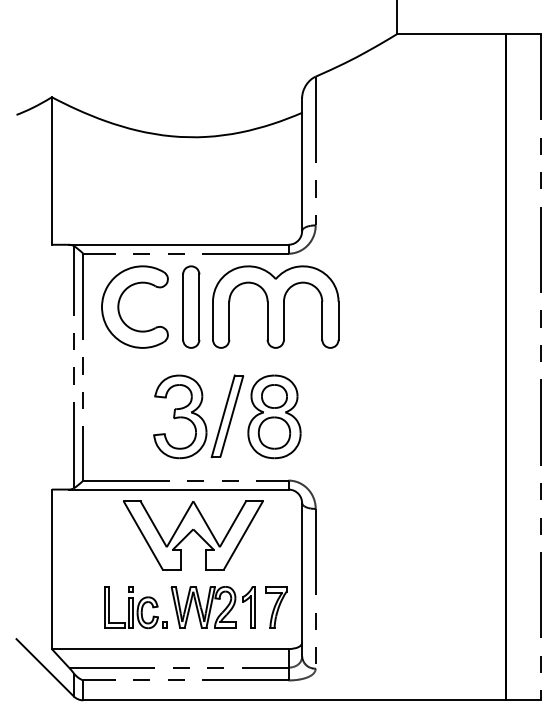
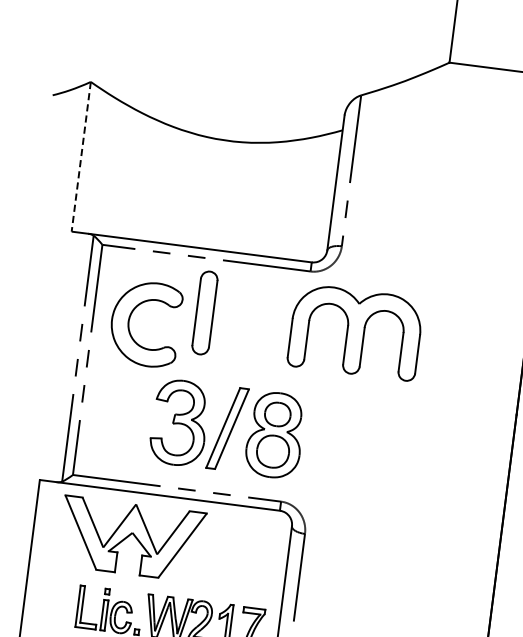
line: (51, 171) -> (80, 157), solid -> dashed
part: (119, 306) -> (129, 321), moved
part: (275, 306) -> (355, 331), moved
part: (193, 535) -> (131, 539), moved

